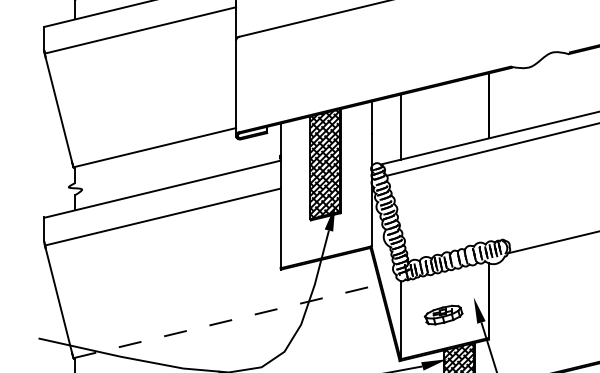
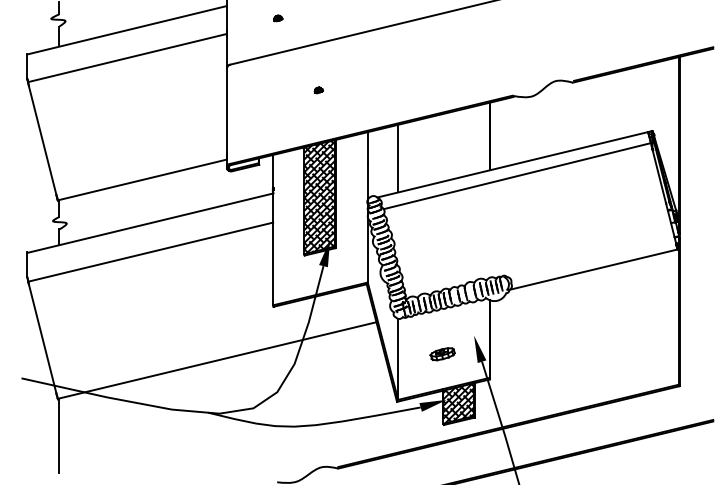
part: (324, 61) -> (318, 90), added
part: (443, 315) -> (442, 354), size x0.62
line: (227, 321) -> (217, 360), dashed -> solid

